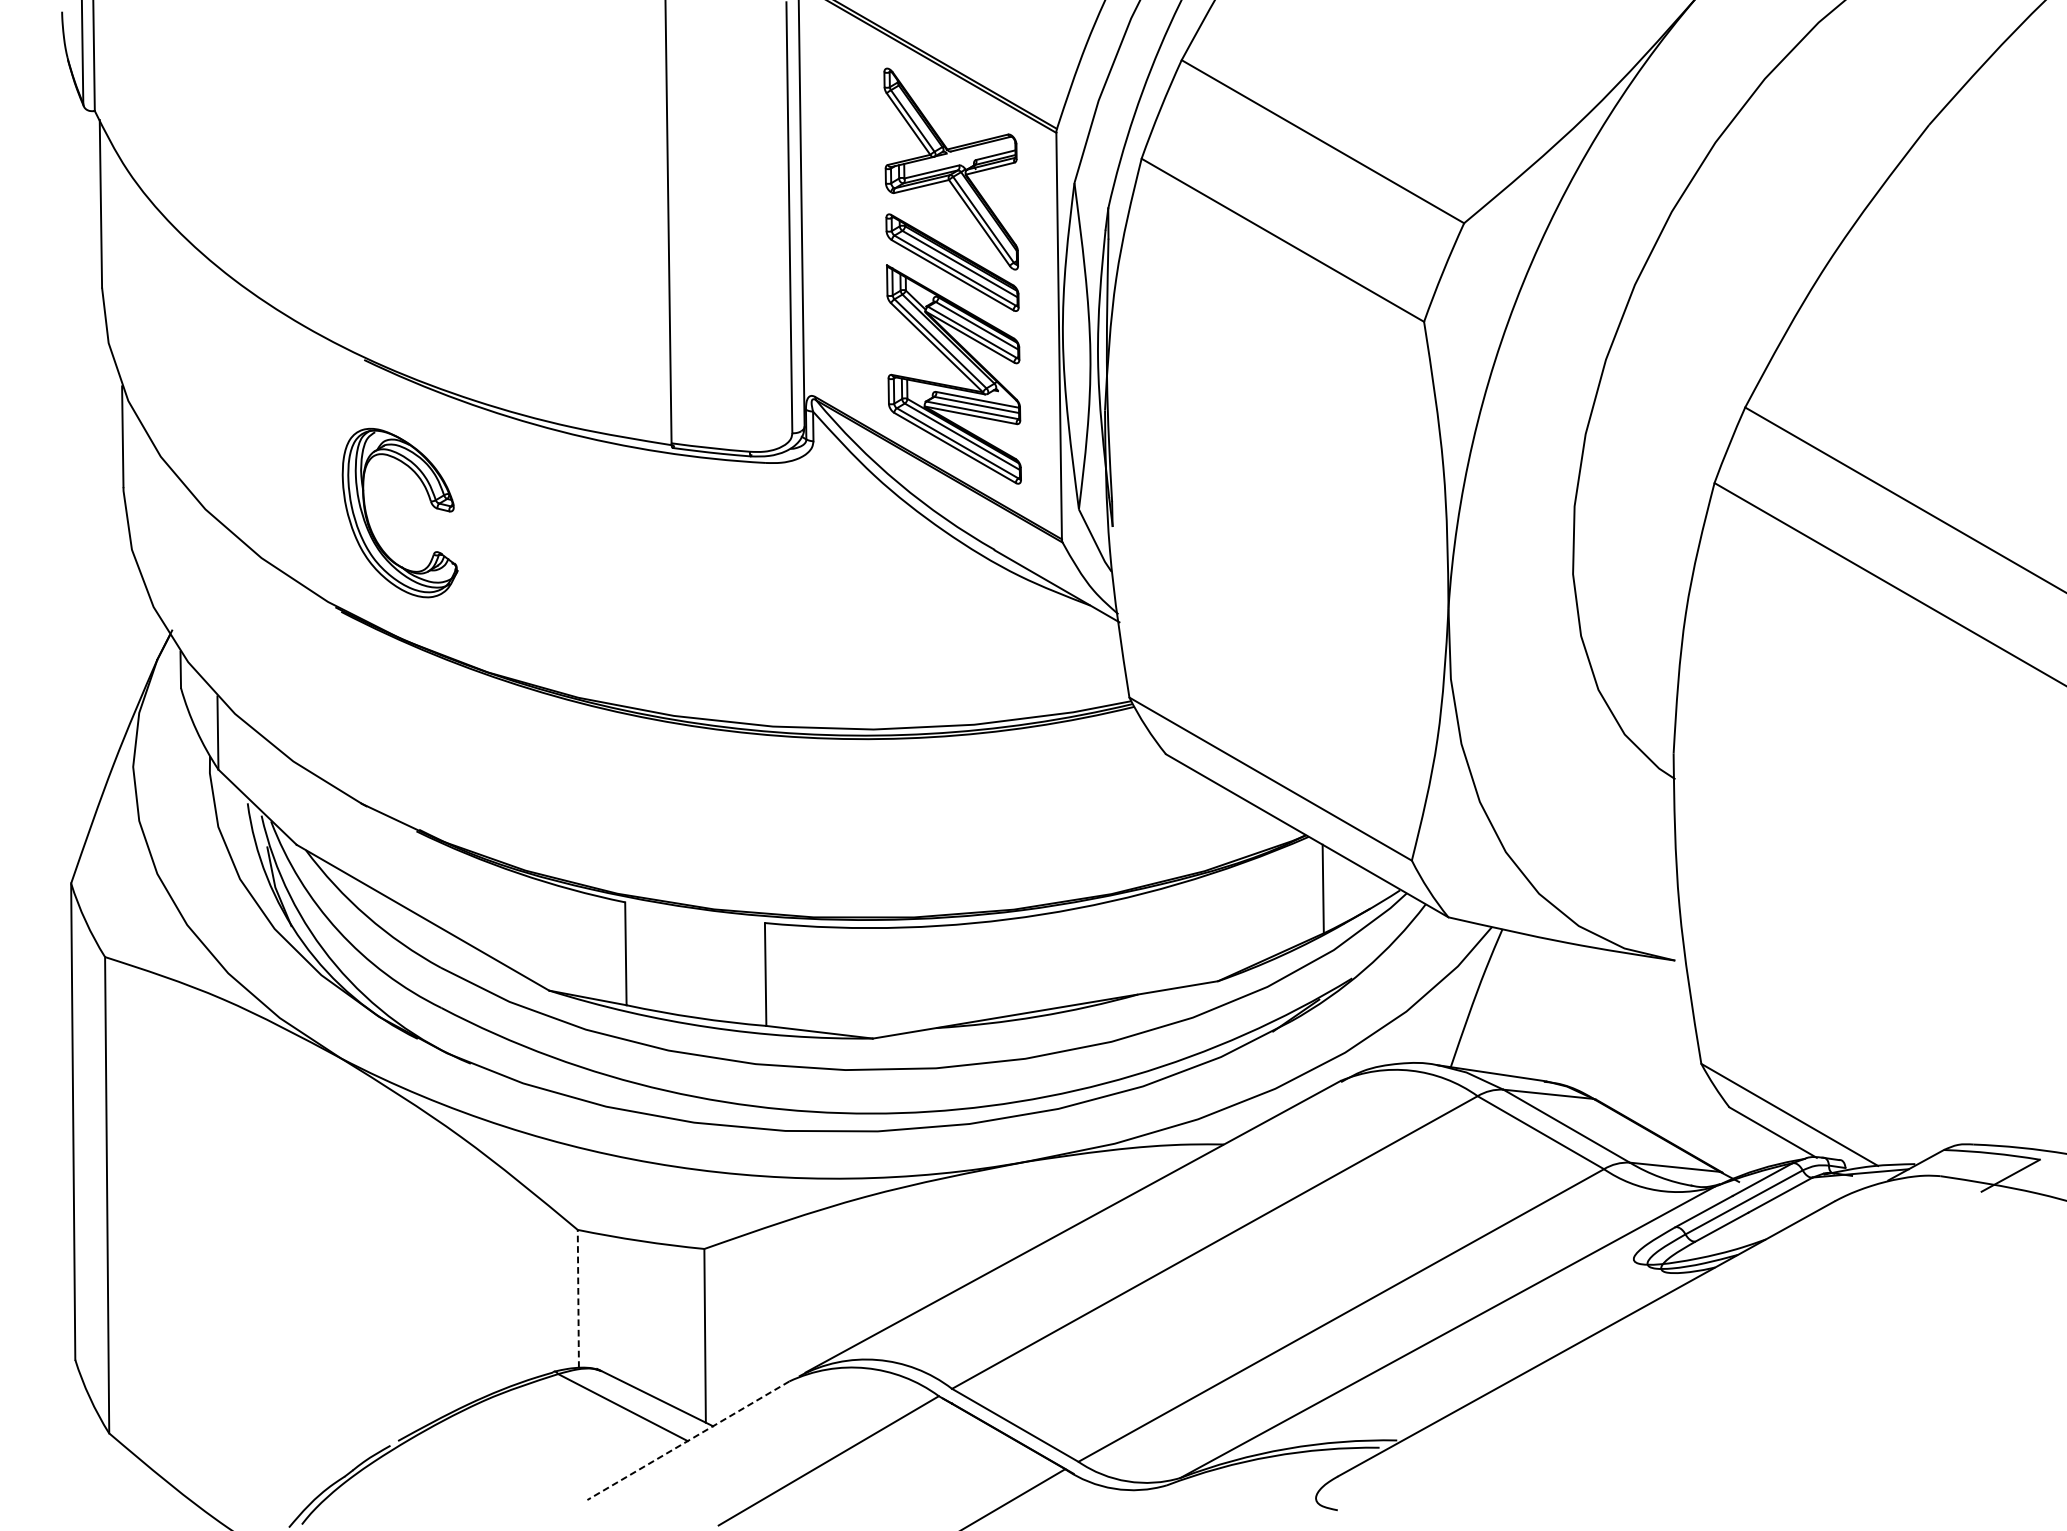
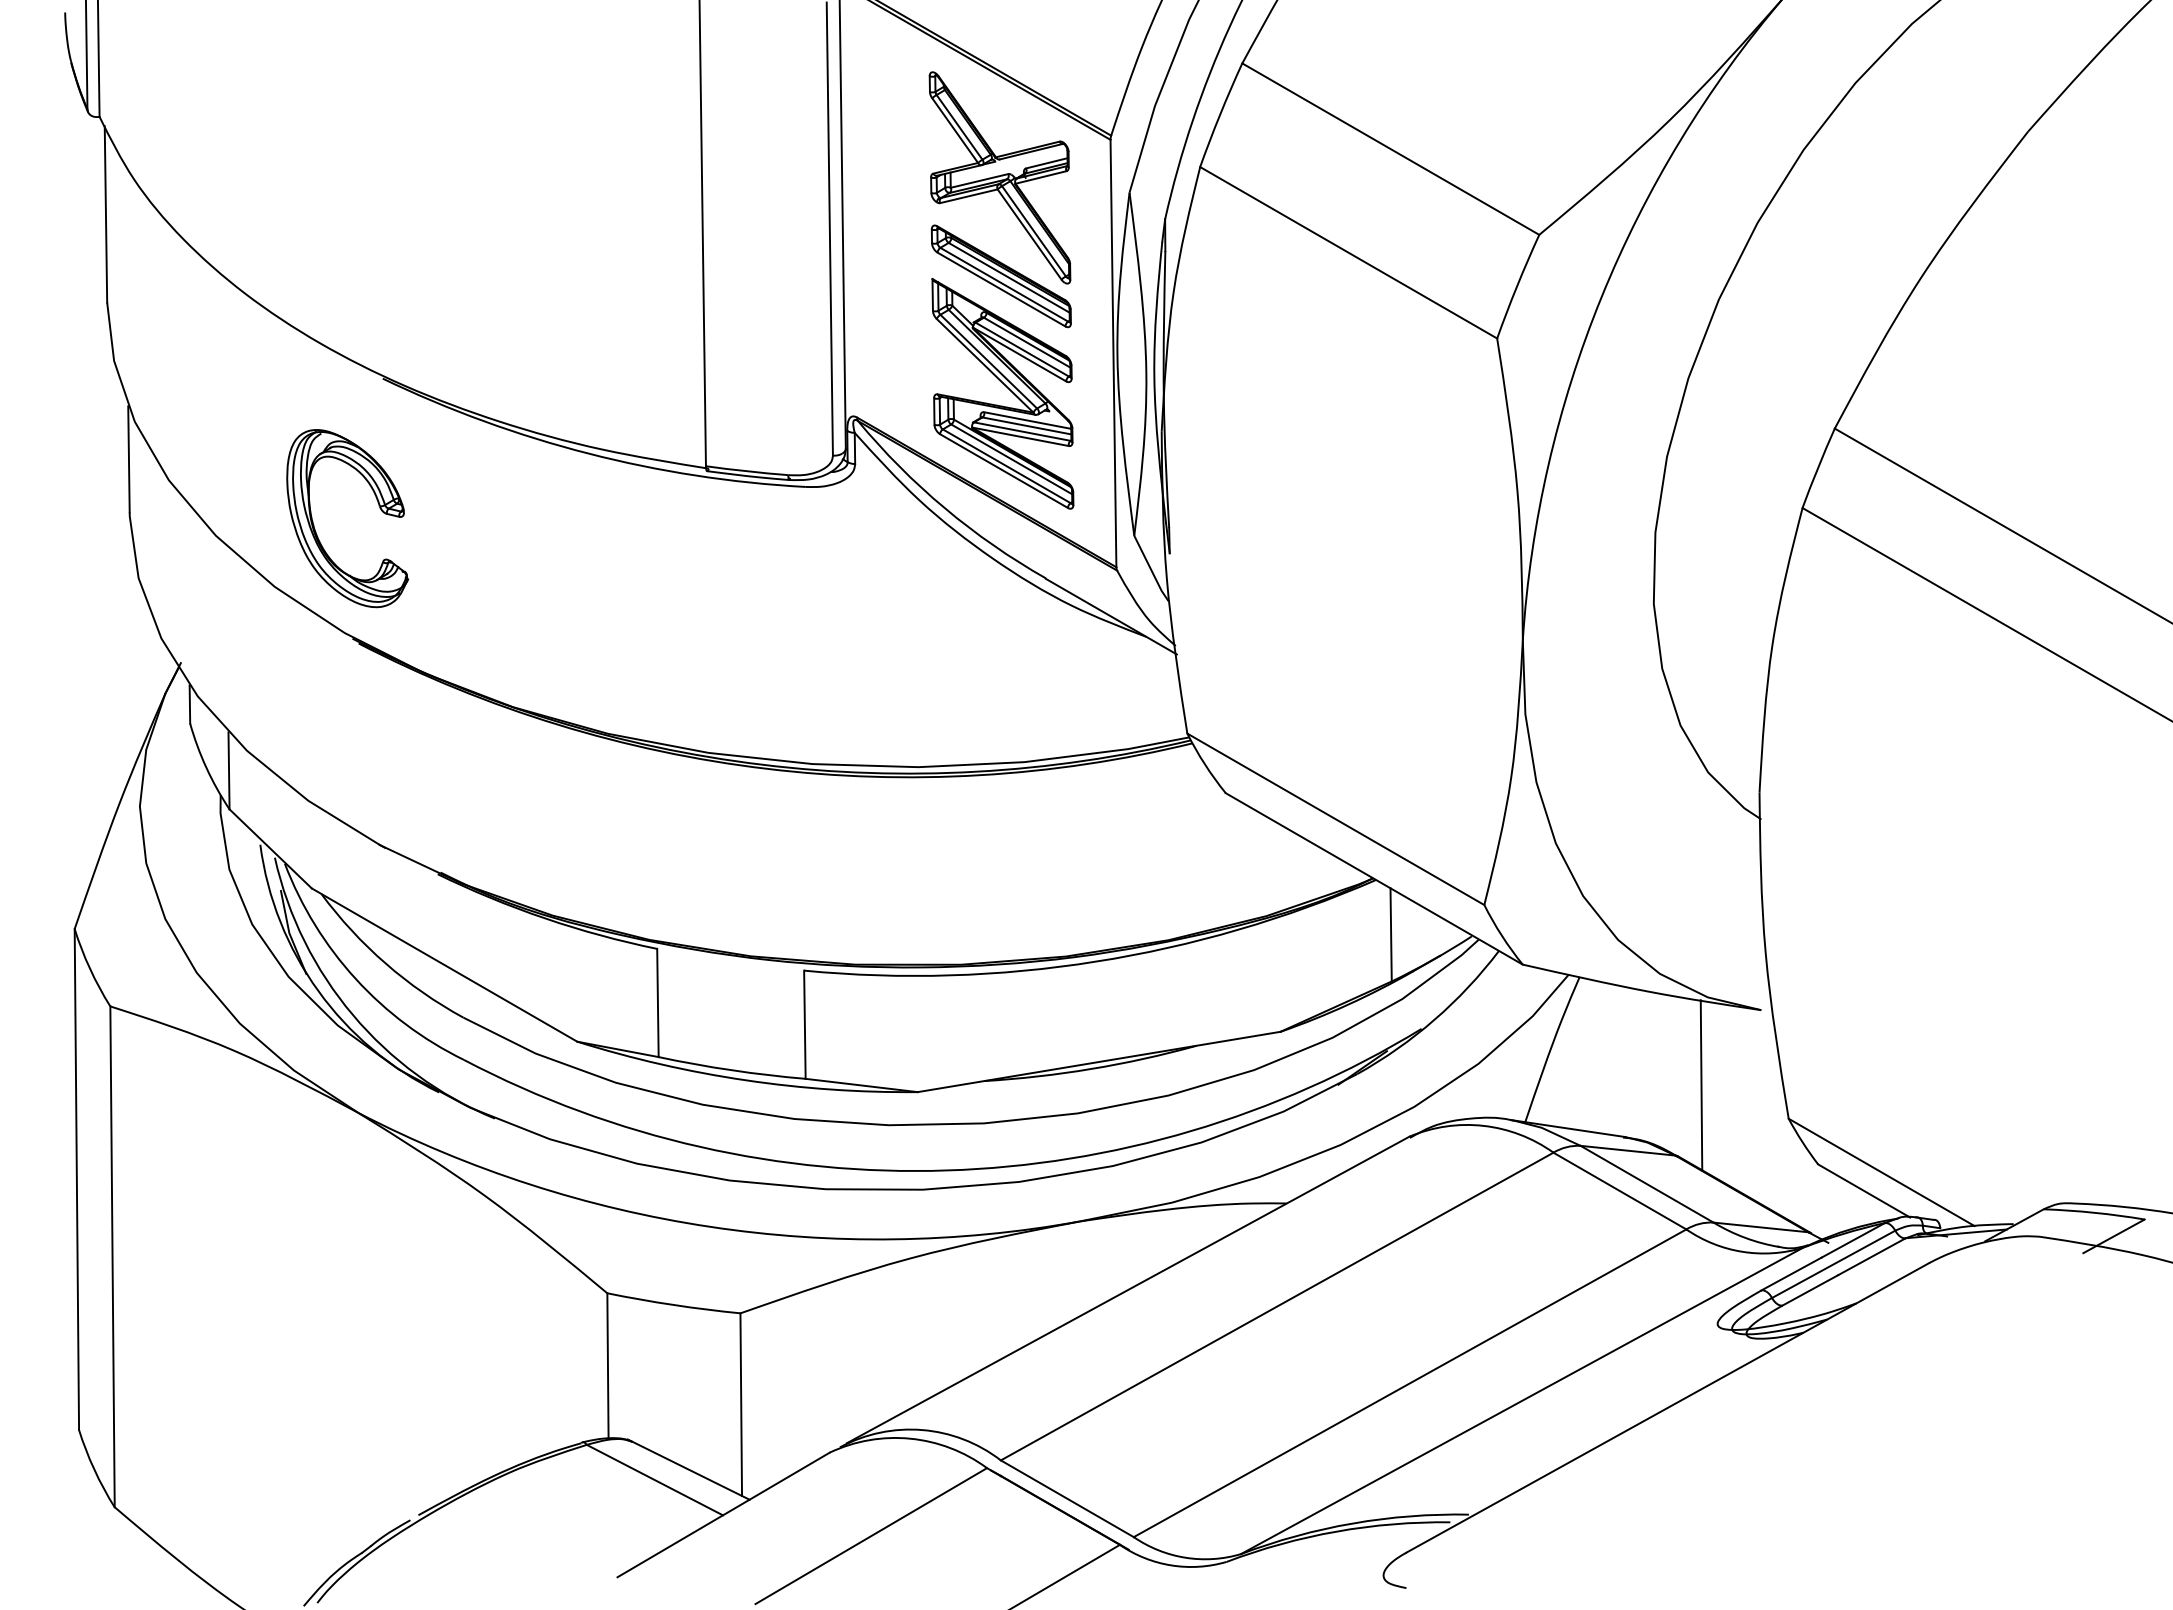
part: (430, 503) -> (379, 508), moved
line: (1618, 1032) -> (1701, 1085), added
line: (577, 1298) -> (607, 1365), dashed -> solid
line: (688, 1441) -> (723, 1515), dashed -> solid

